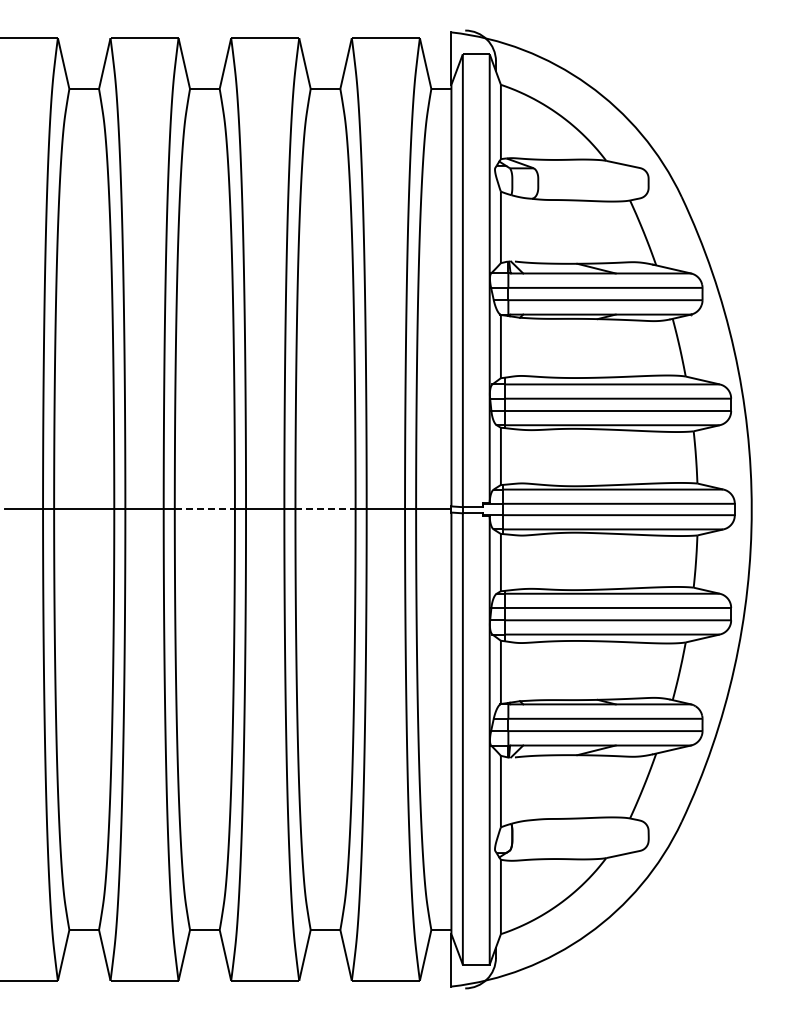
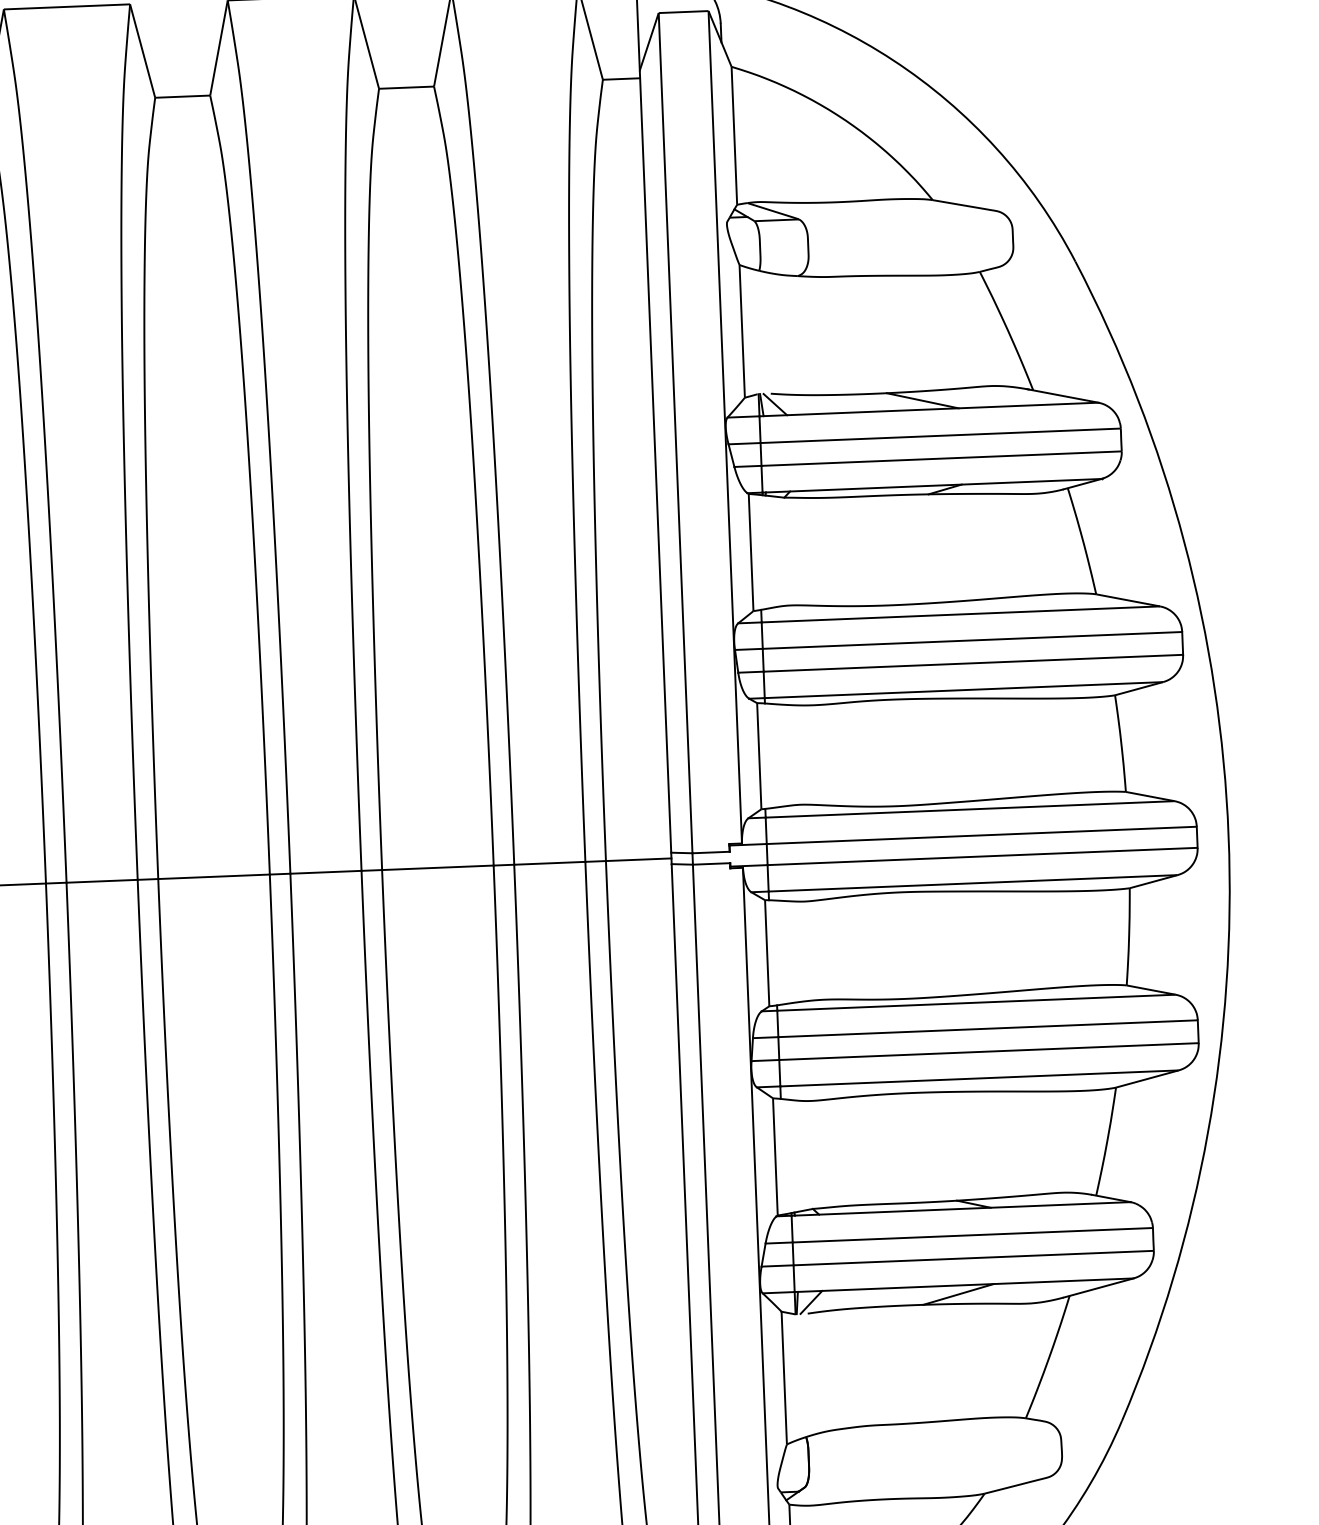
line: (205, 509) -> (215, 876), dashed -> solid
line: (326, 509) -> (439, 867), dashed -> solid

